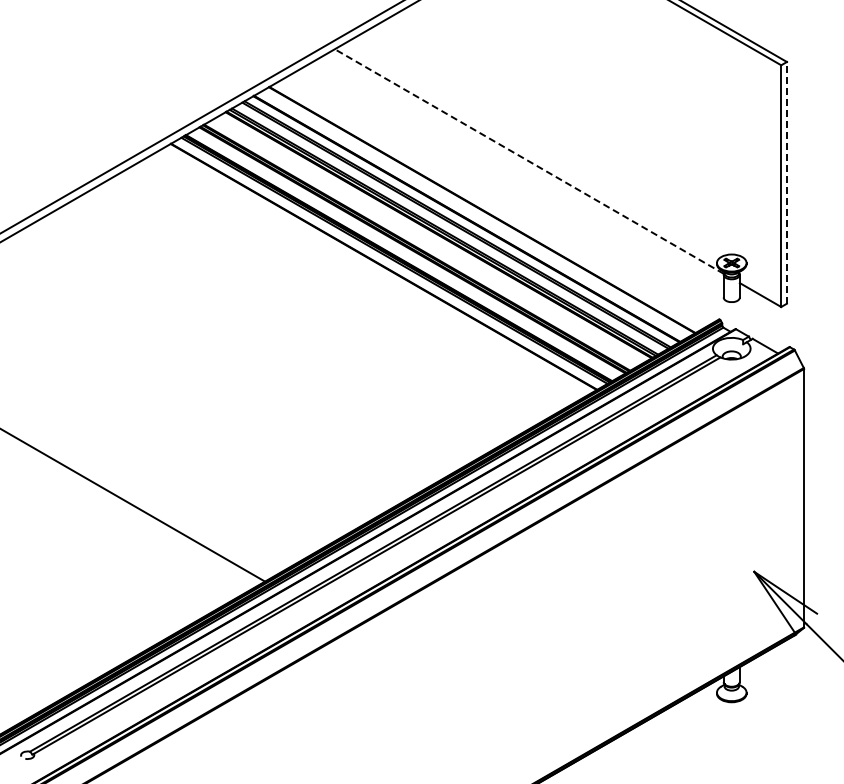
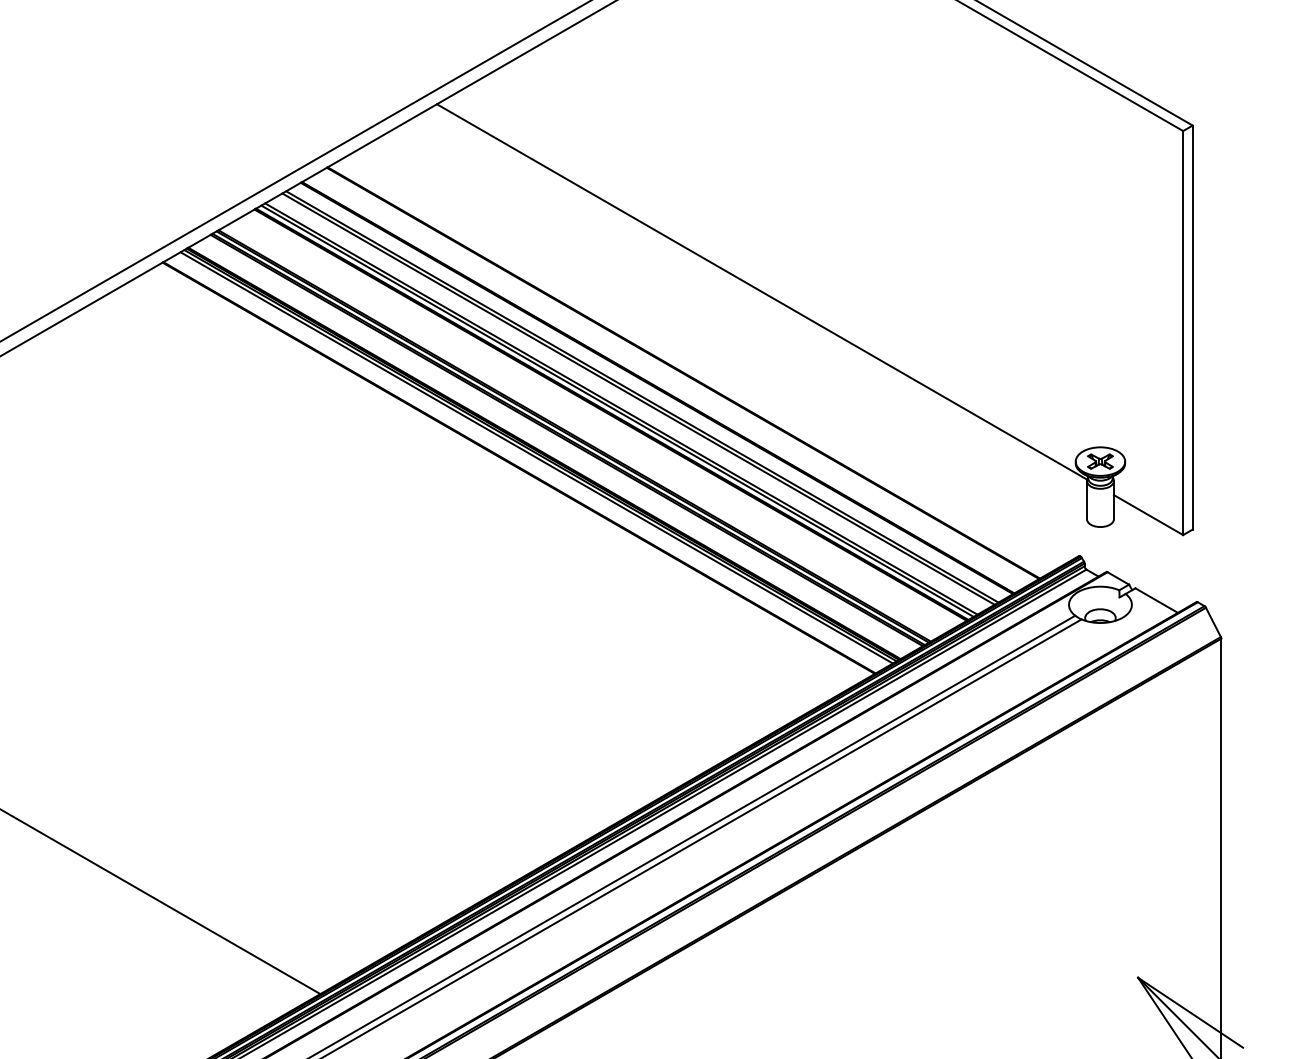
line: (529, 161) -> (762, 291), dashed -> solid
line: (786, 182) -> (1191, 326), dashed -> solid

